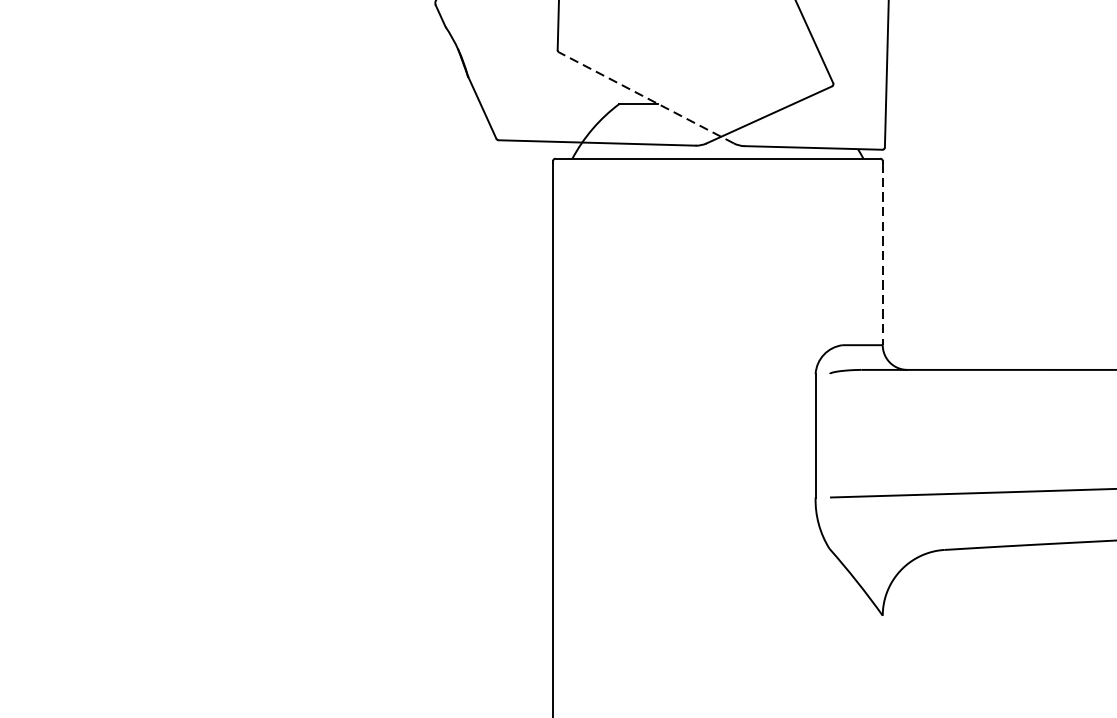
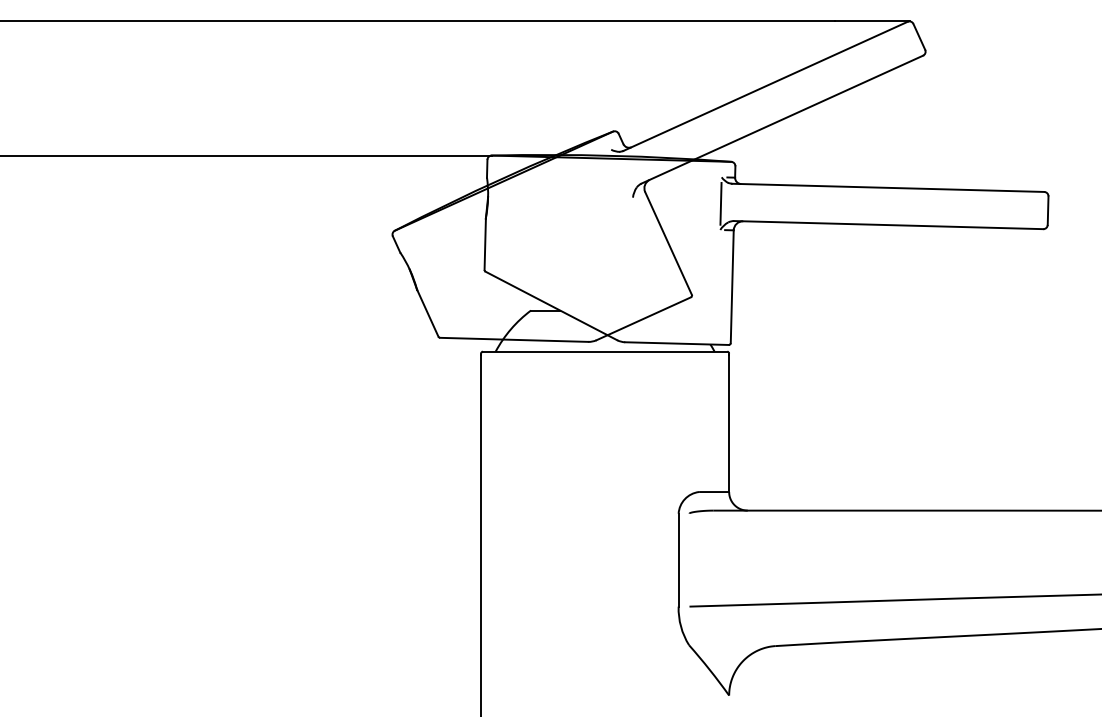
line: (645, 97) -> (550, 305), dashed -> solid
line: (883, 255) -> (729, 424), dashed -> solid

